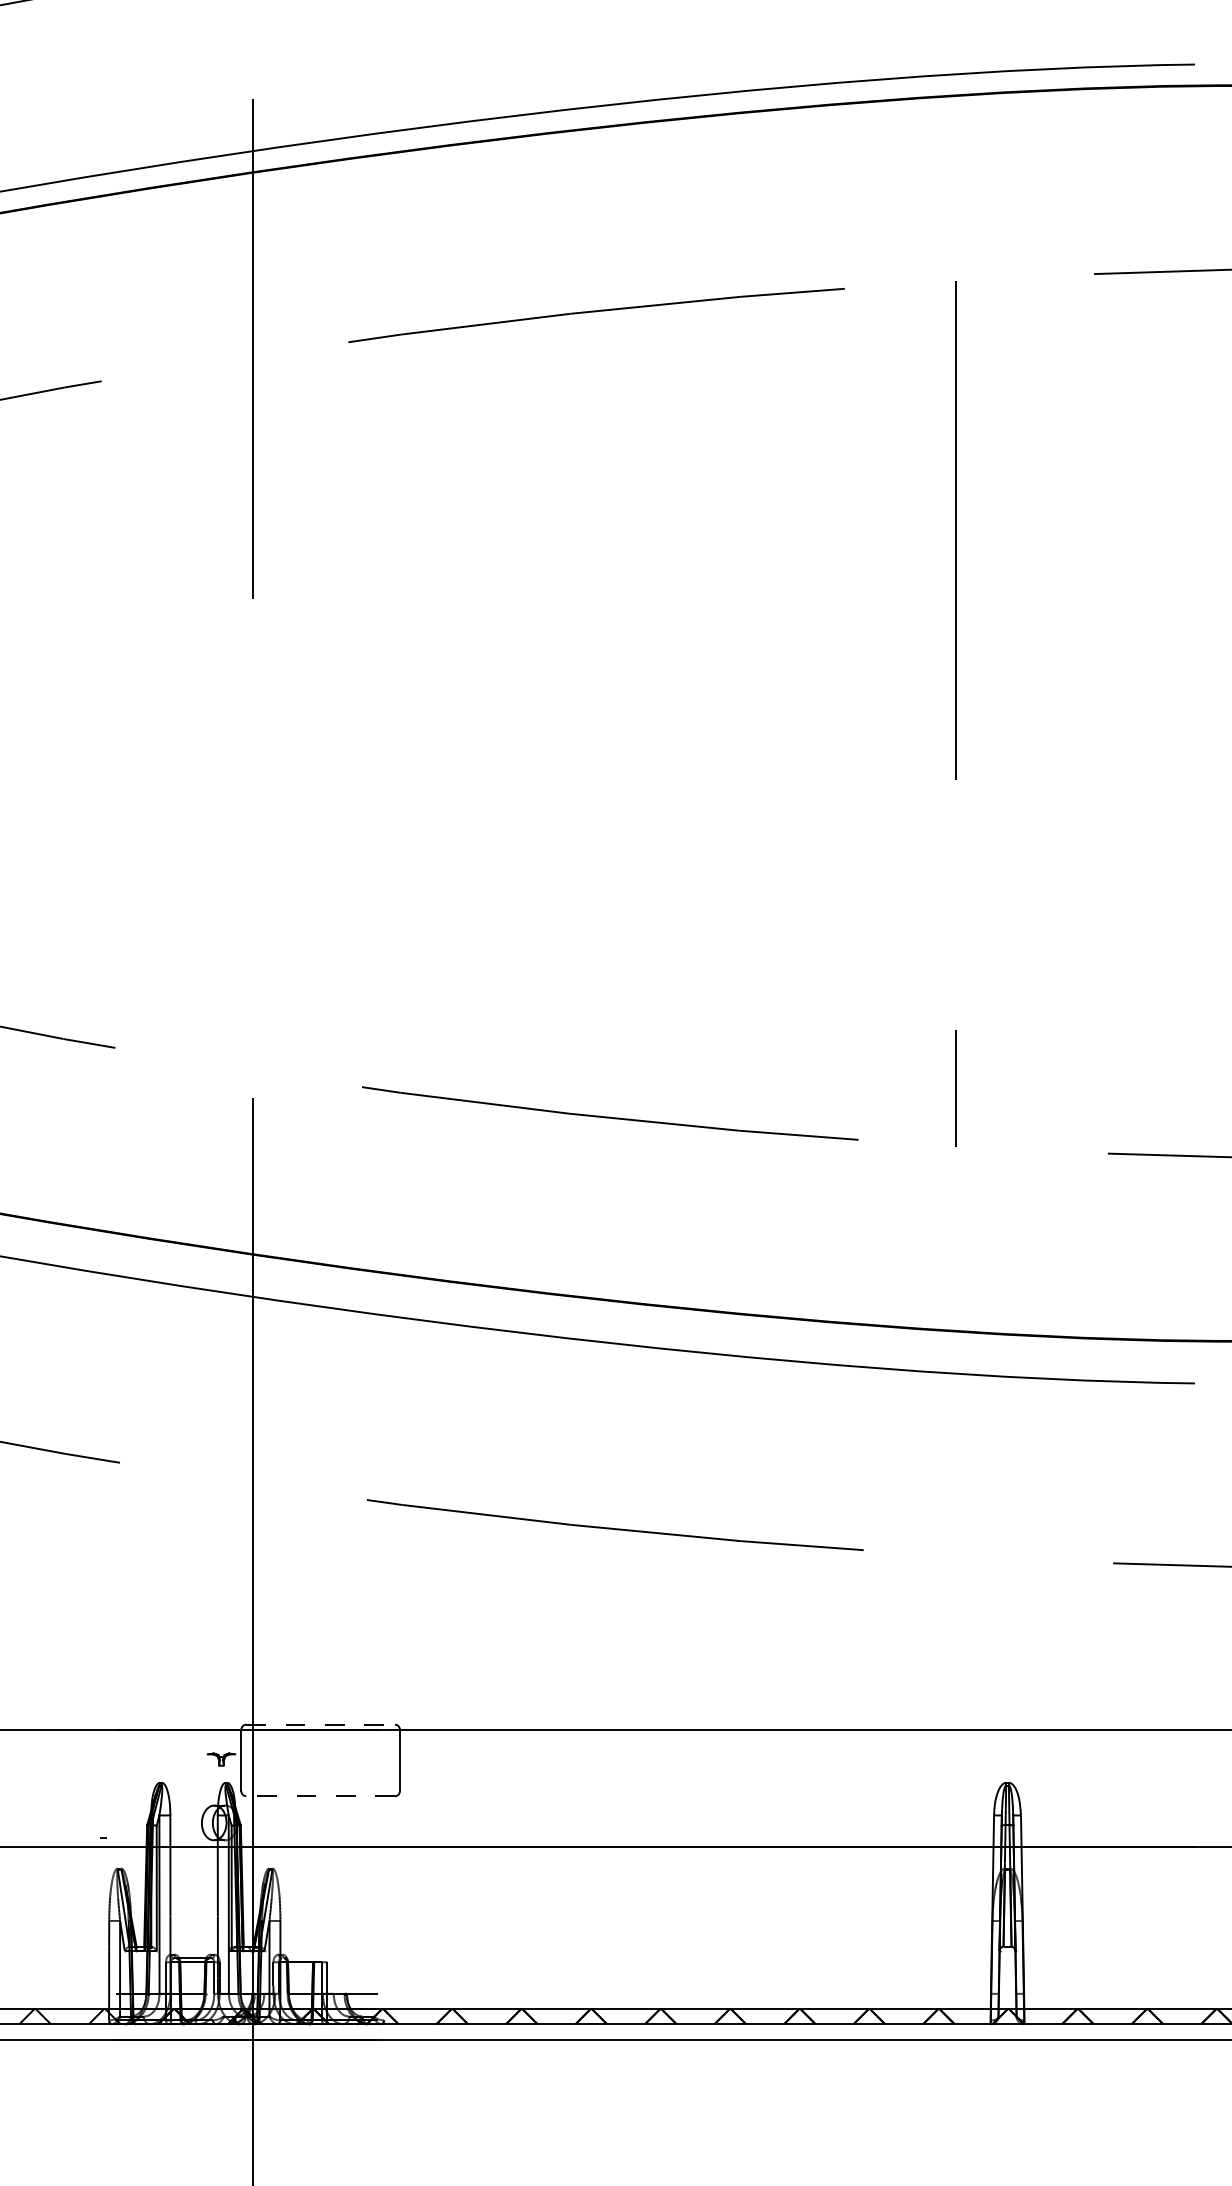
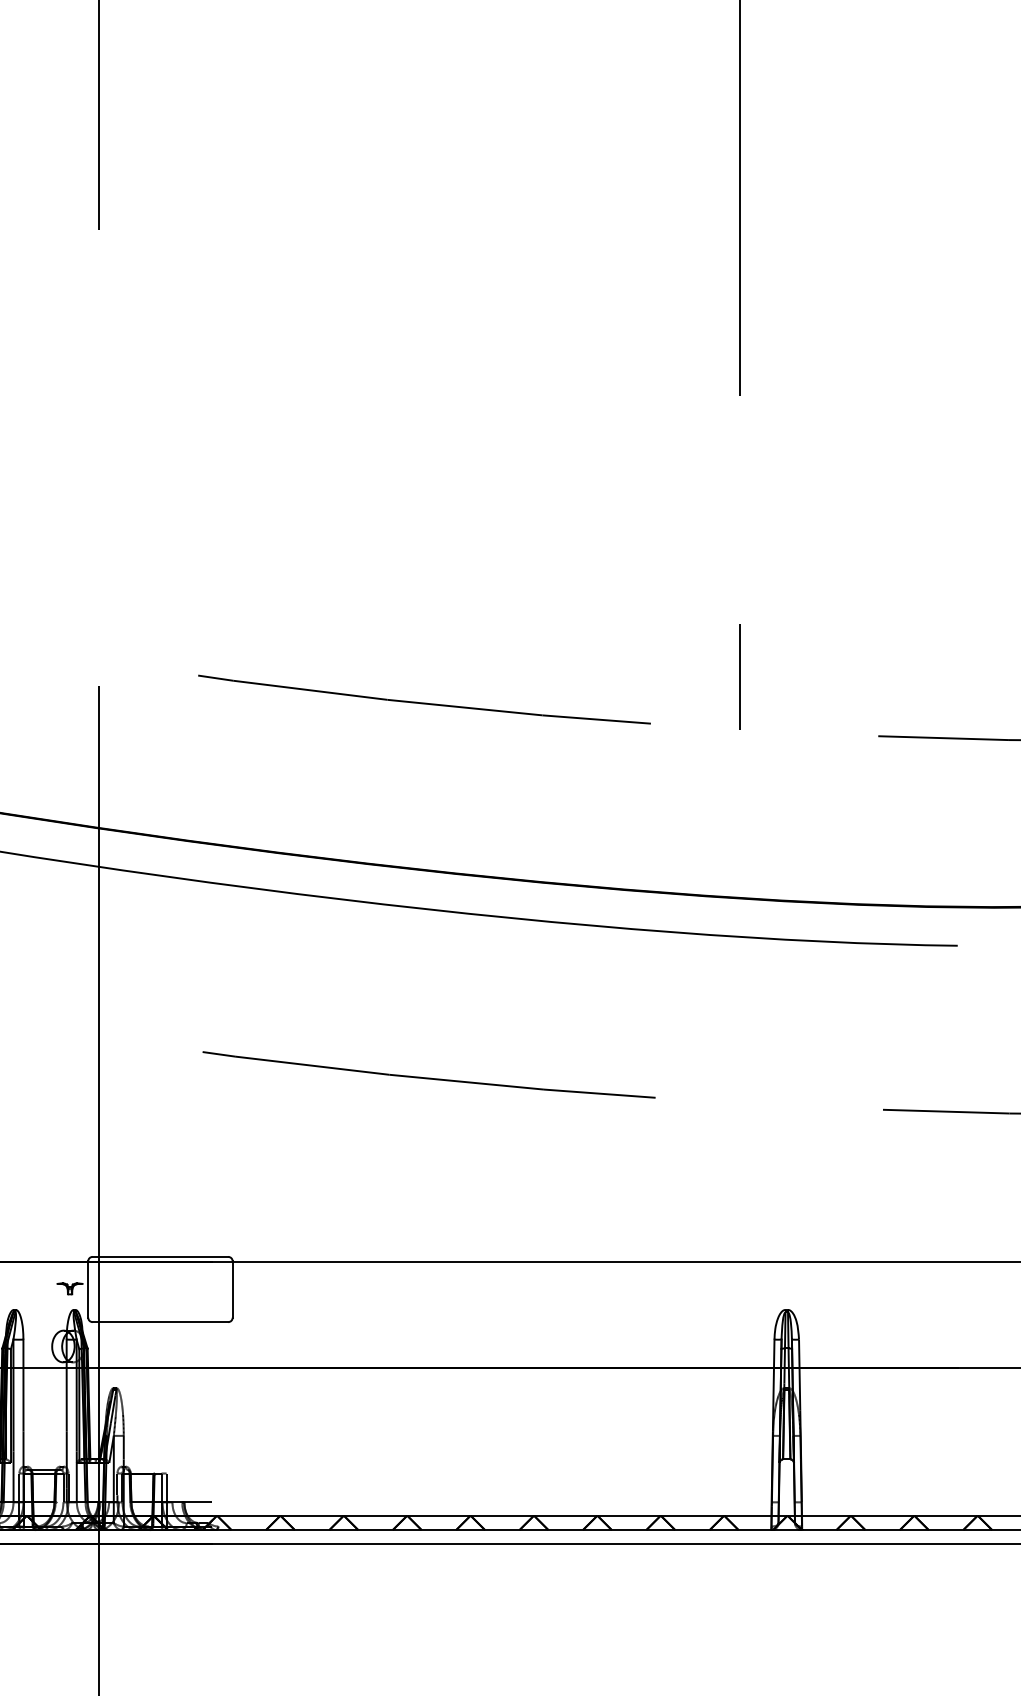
line: (321, 1724) -> (161, 1256), dashed -> solid
line: (320, 1796) -> (160, 1322), dashed -> solid

